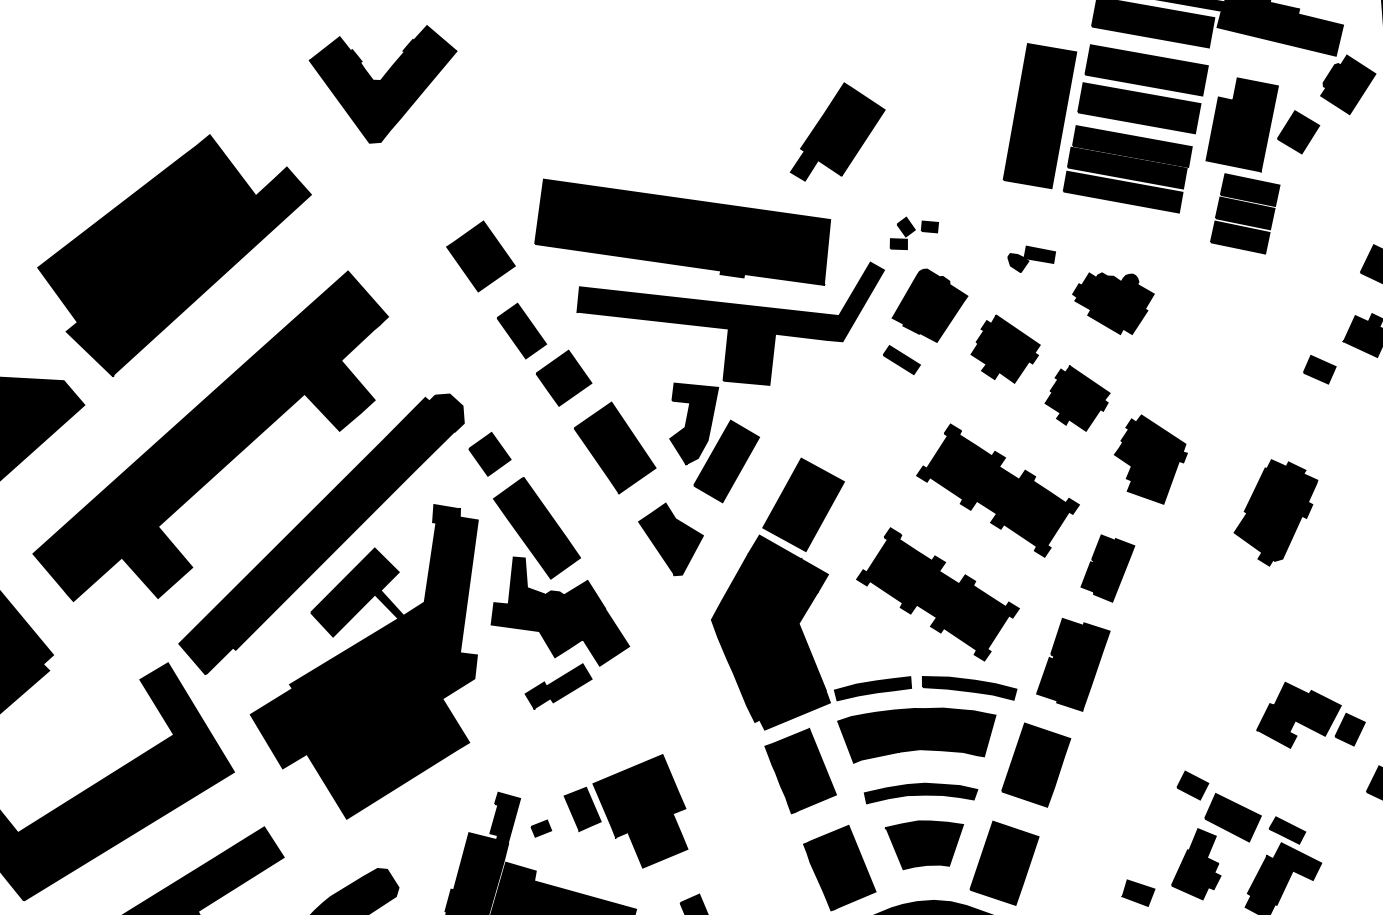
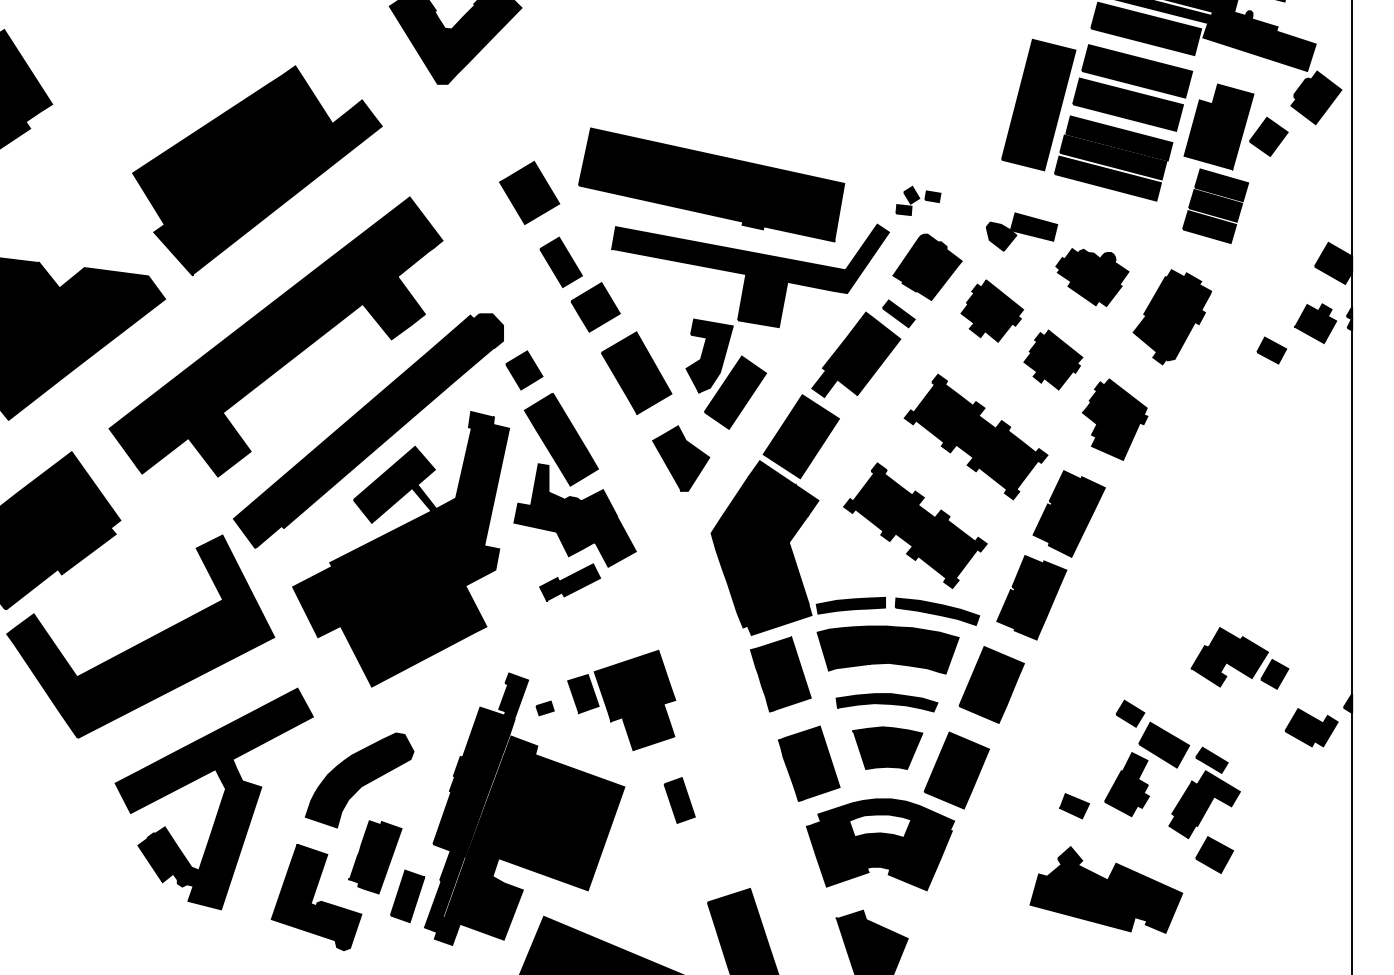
part: (837, 130) -> (856, 354), moved
part: (1031, 258) -> (1021, 231), size x1.67
part: (1276, 512) -> (1172, 317), moved
part: (1107, 567) -> (1068, 513), size x1.43

